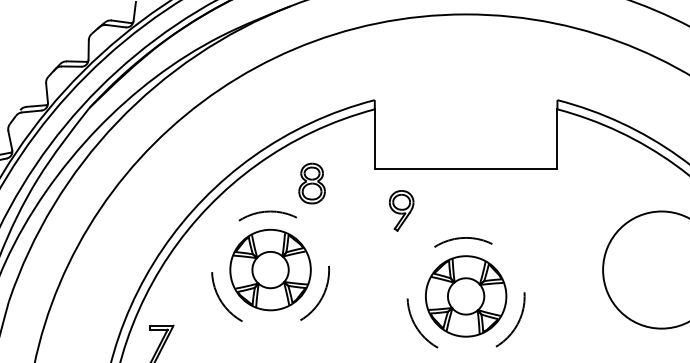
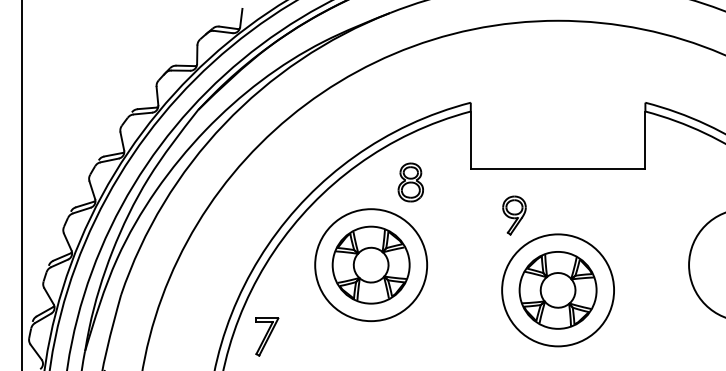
part: (401, 210) -> (514, 215), moved
circle: (270, 270) -> (371, 265), dashed -> solid
circle: (466, 296) -> (558, 290), dashed -> solid

